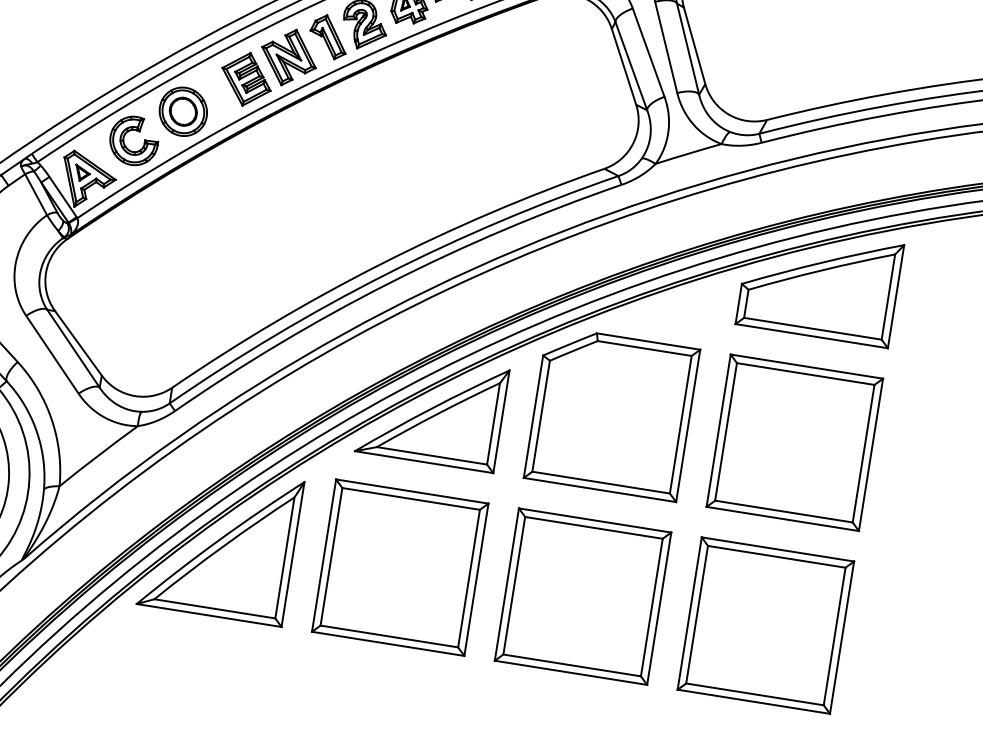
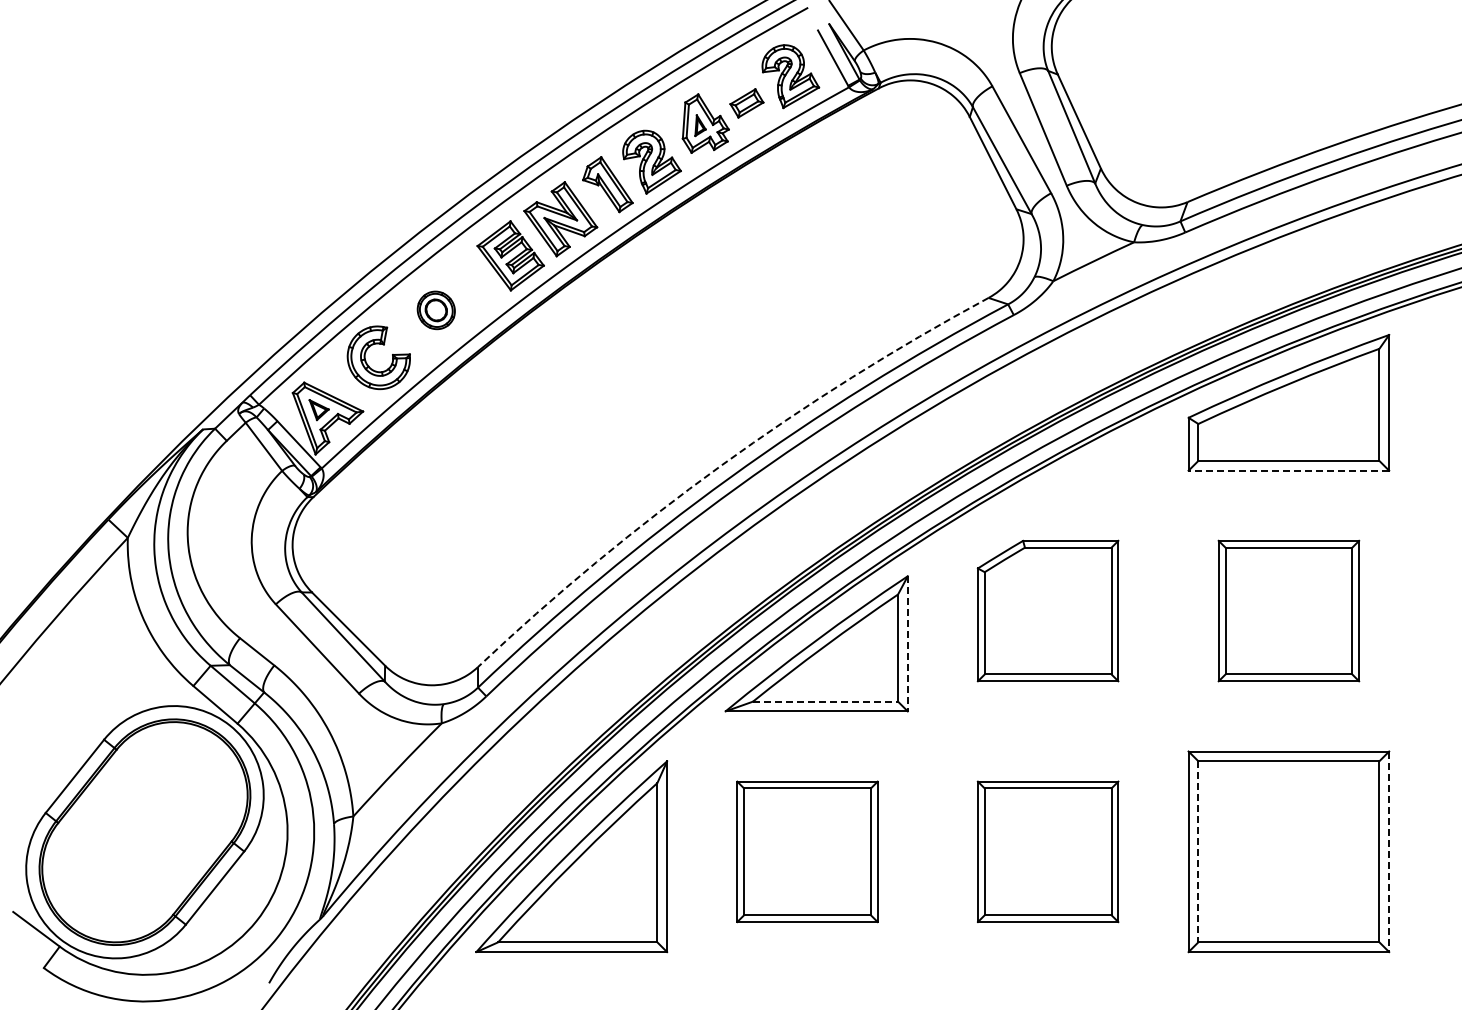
part: (183, 111) -> (436, 310), size x0.6
arc: (381, 263) -> (721, 465), solid -> dashed
line: (811, 335) -> (1288, 470), solid -> dashed
part: (611, 413) -> (1047, 610), size x0.7
line: (501, 421) -> (907, 643), solid -> dashed
part: (794, 442) -> (1288, 610), size x0.7
line: (432, 455) -> (825, 701), solid -> dashed
part: (400, 567) -> (807, 851), size x0.7
part: (582, 596) -> (1047, 851), size x0.7
line: (697, 614) -> (1198, 851), solid -> dashed
line: (842, 638) -> (1389, 852), solid -> dashed

